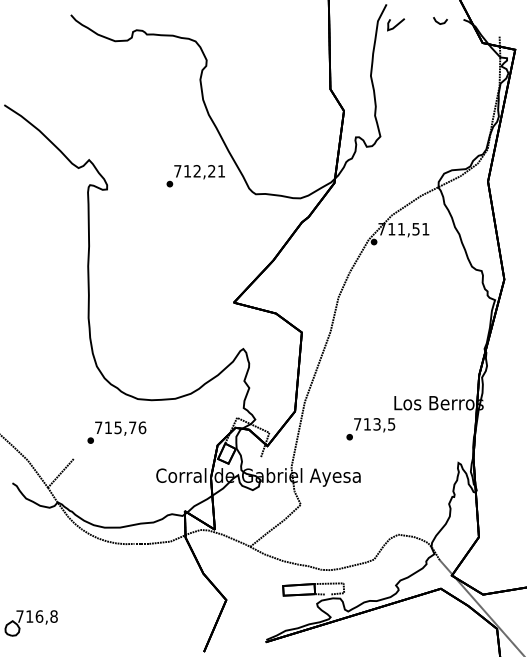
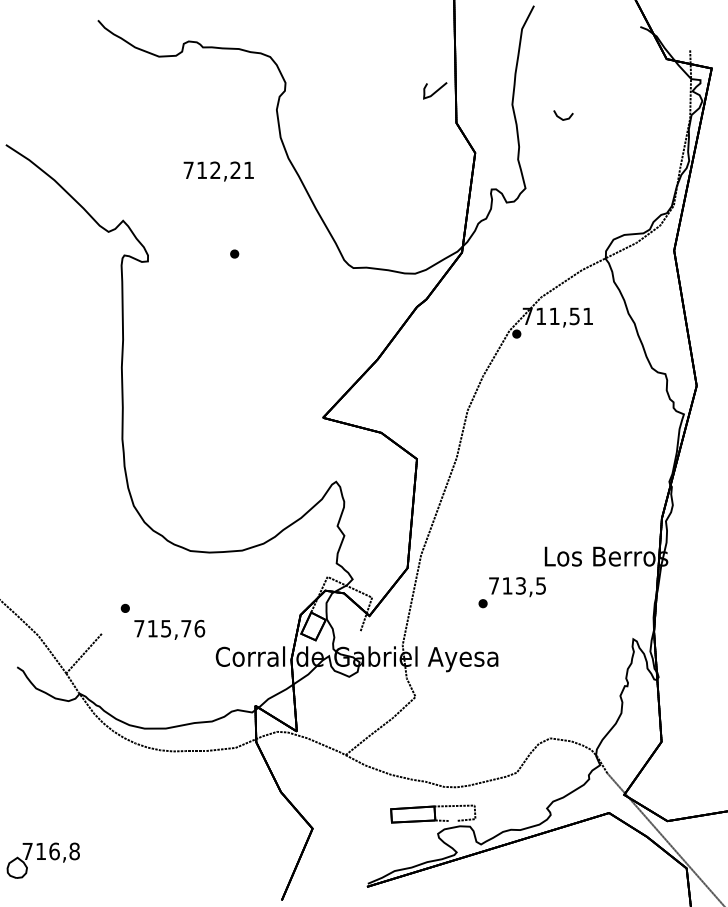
line: (439, 22) -> (561, 117), moved
curve: (397, 24) -> (436, 90), moved
text: (199, 172) -> (218, 171), moved
text: (120, 428) -> (169, 629), moved

